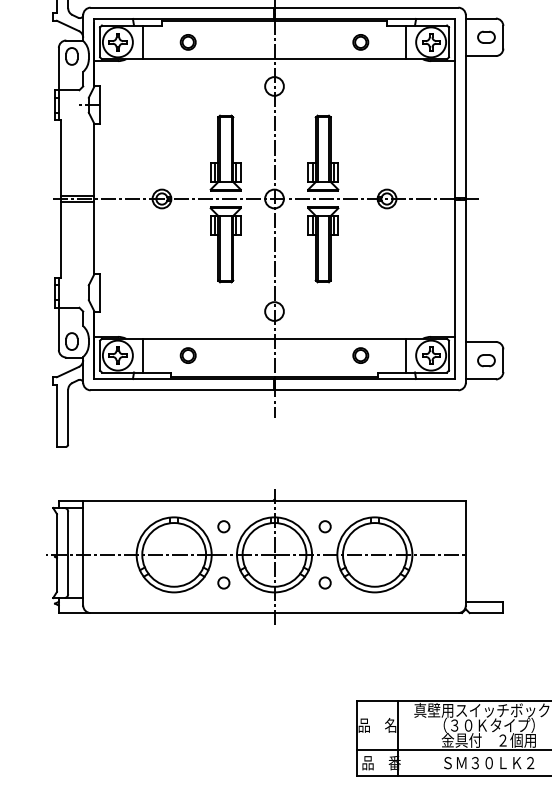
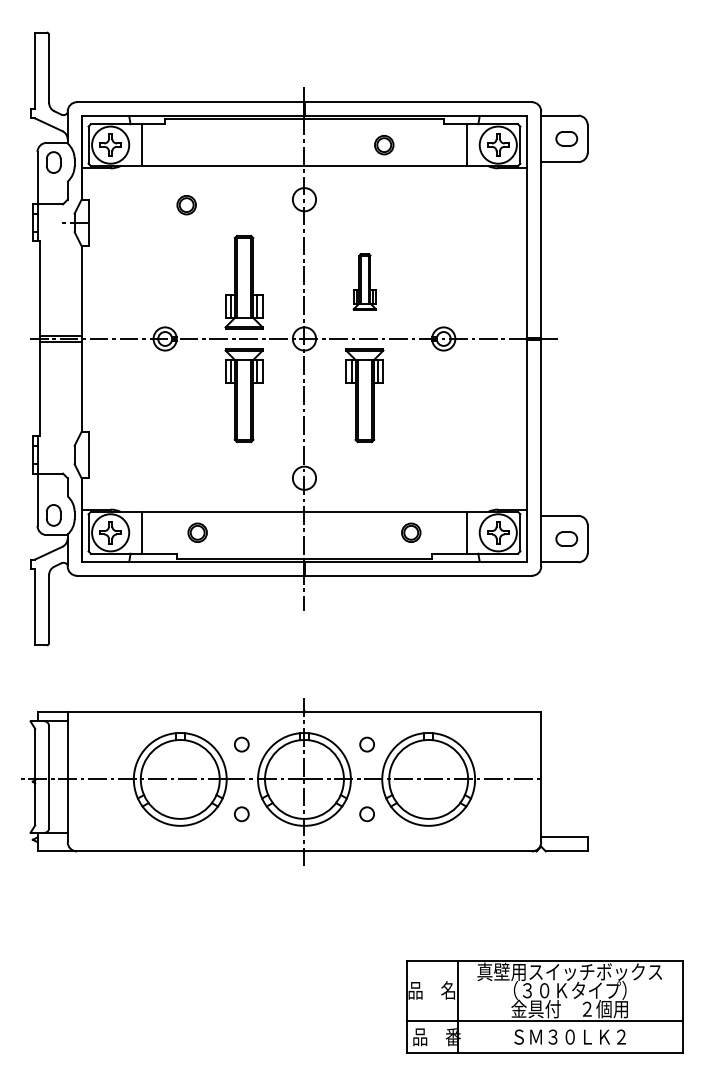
part: (188, 42) -> (186, 205), moved
part: (361, 42) -> (384, 145), moved
part: (323, 152) -> (364, 281), size x0.6

